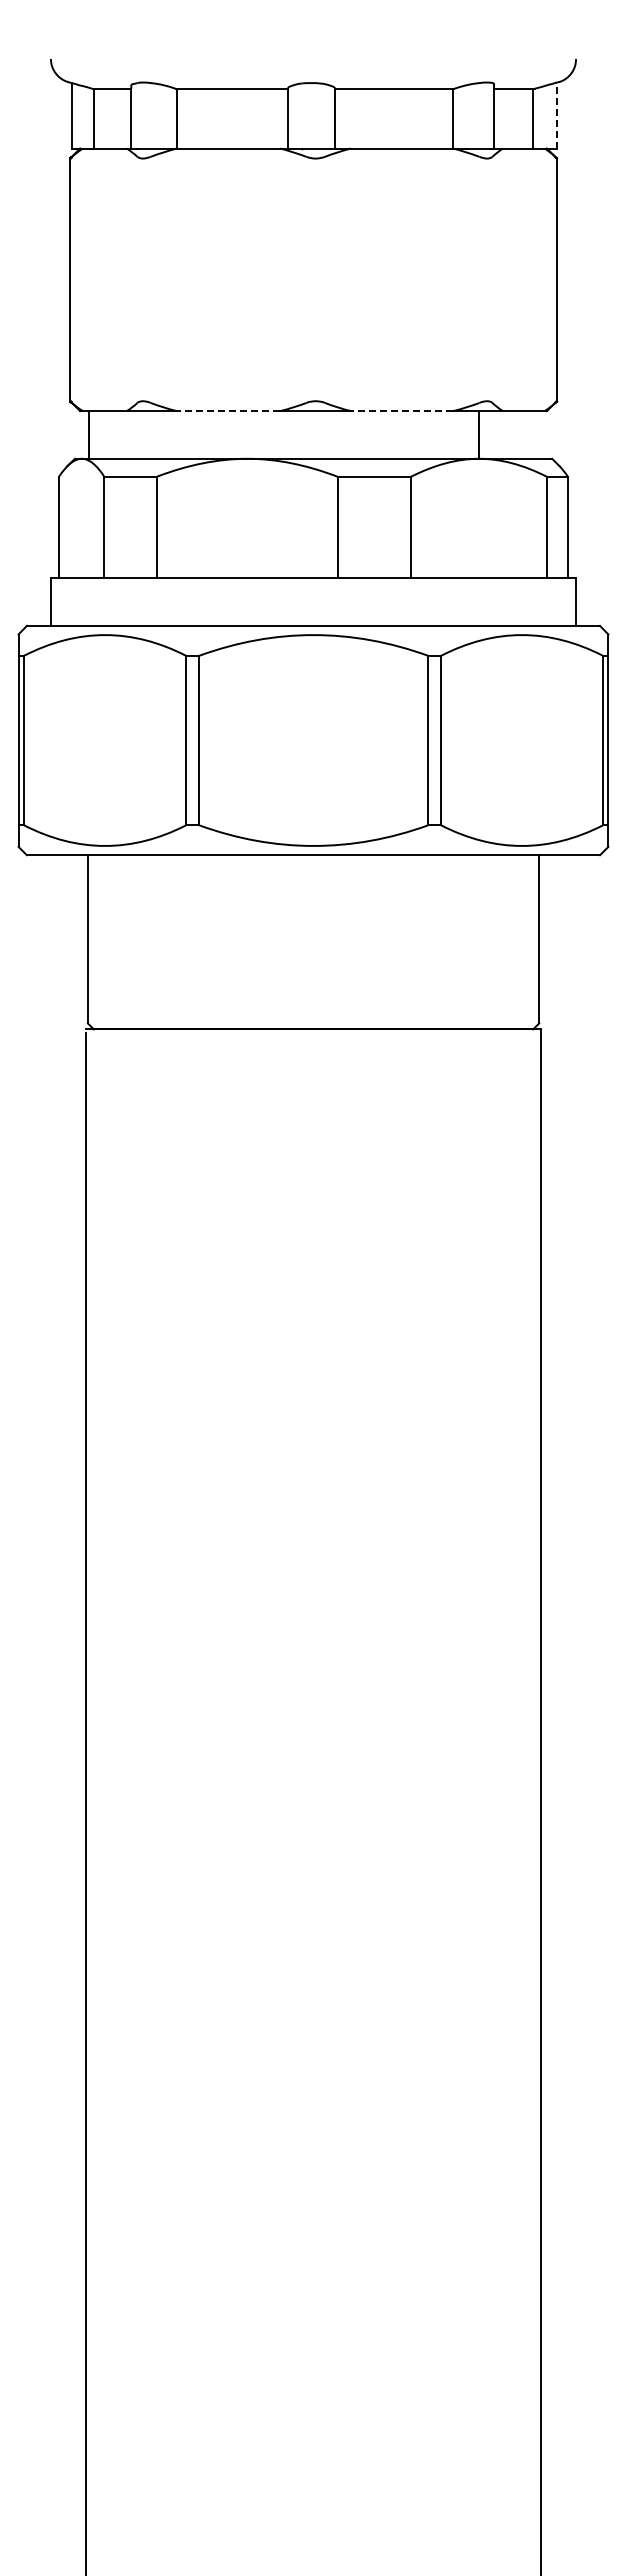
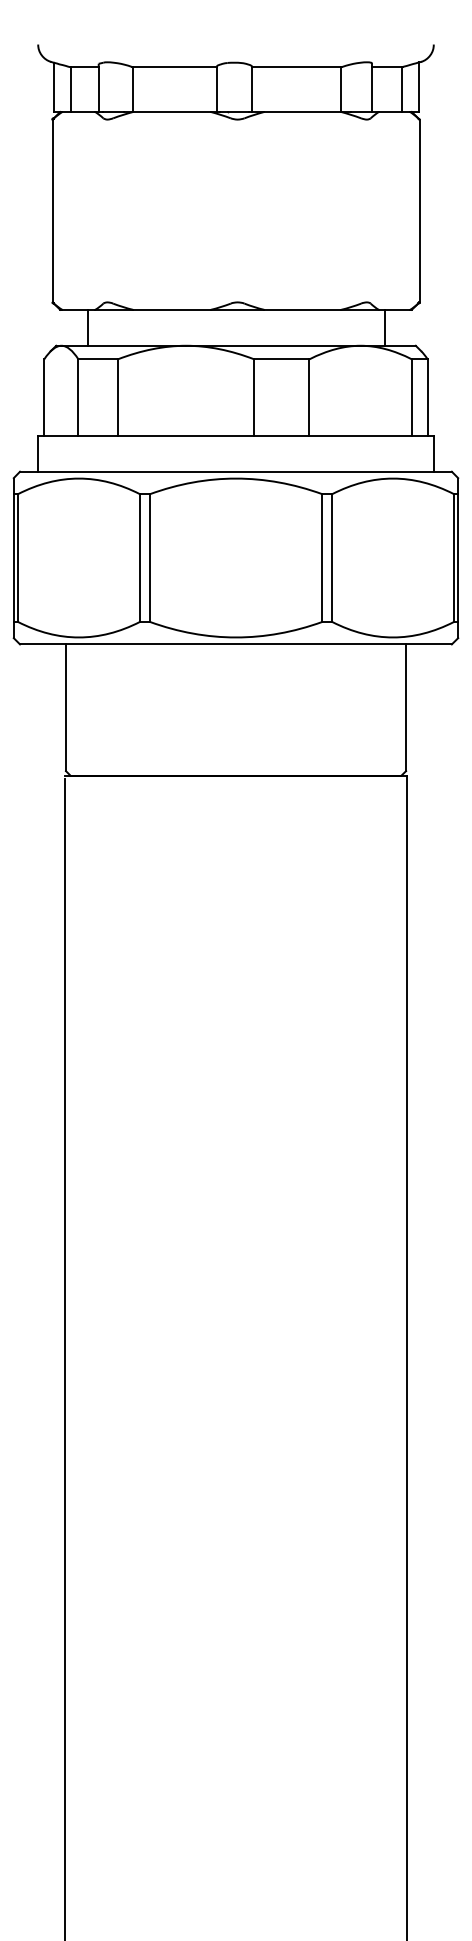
line: (556, 115) -> (419, 87), dashed -> solid
line: (228, 411) -> (171, 310), dashed -> solid
line: (401, 411) -> (302, 310), dashed -> solid
line: (88, 434) -> (87, 327), moved
line: (478, 434) -> (384, 327), moved

